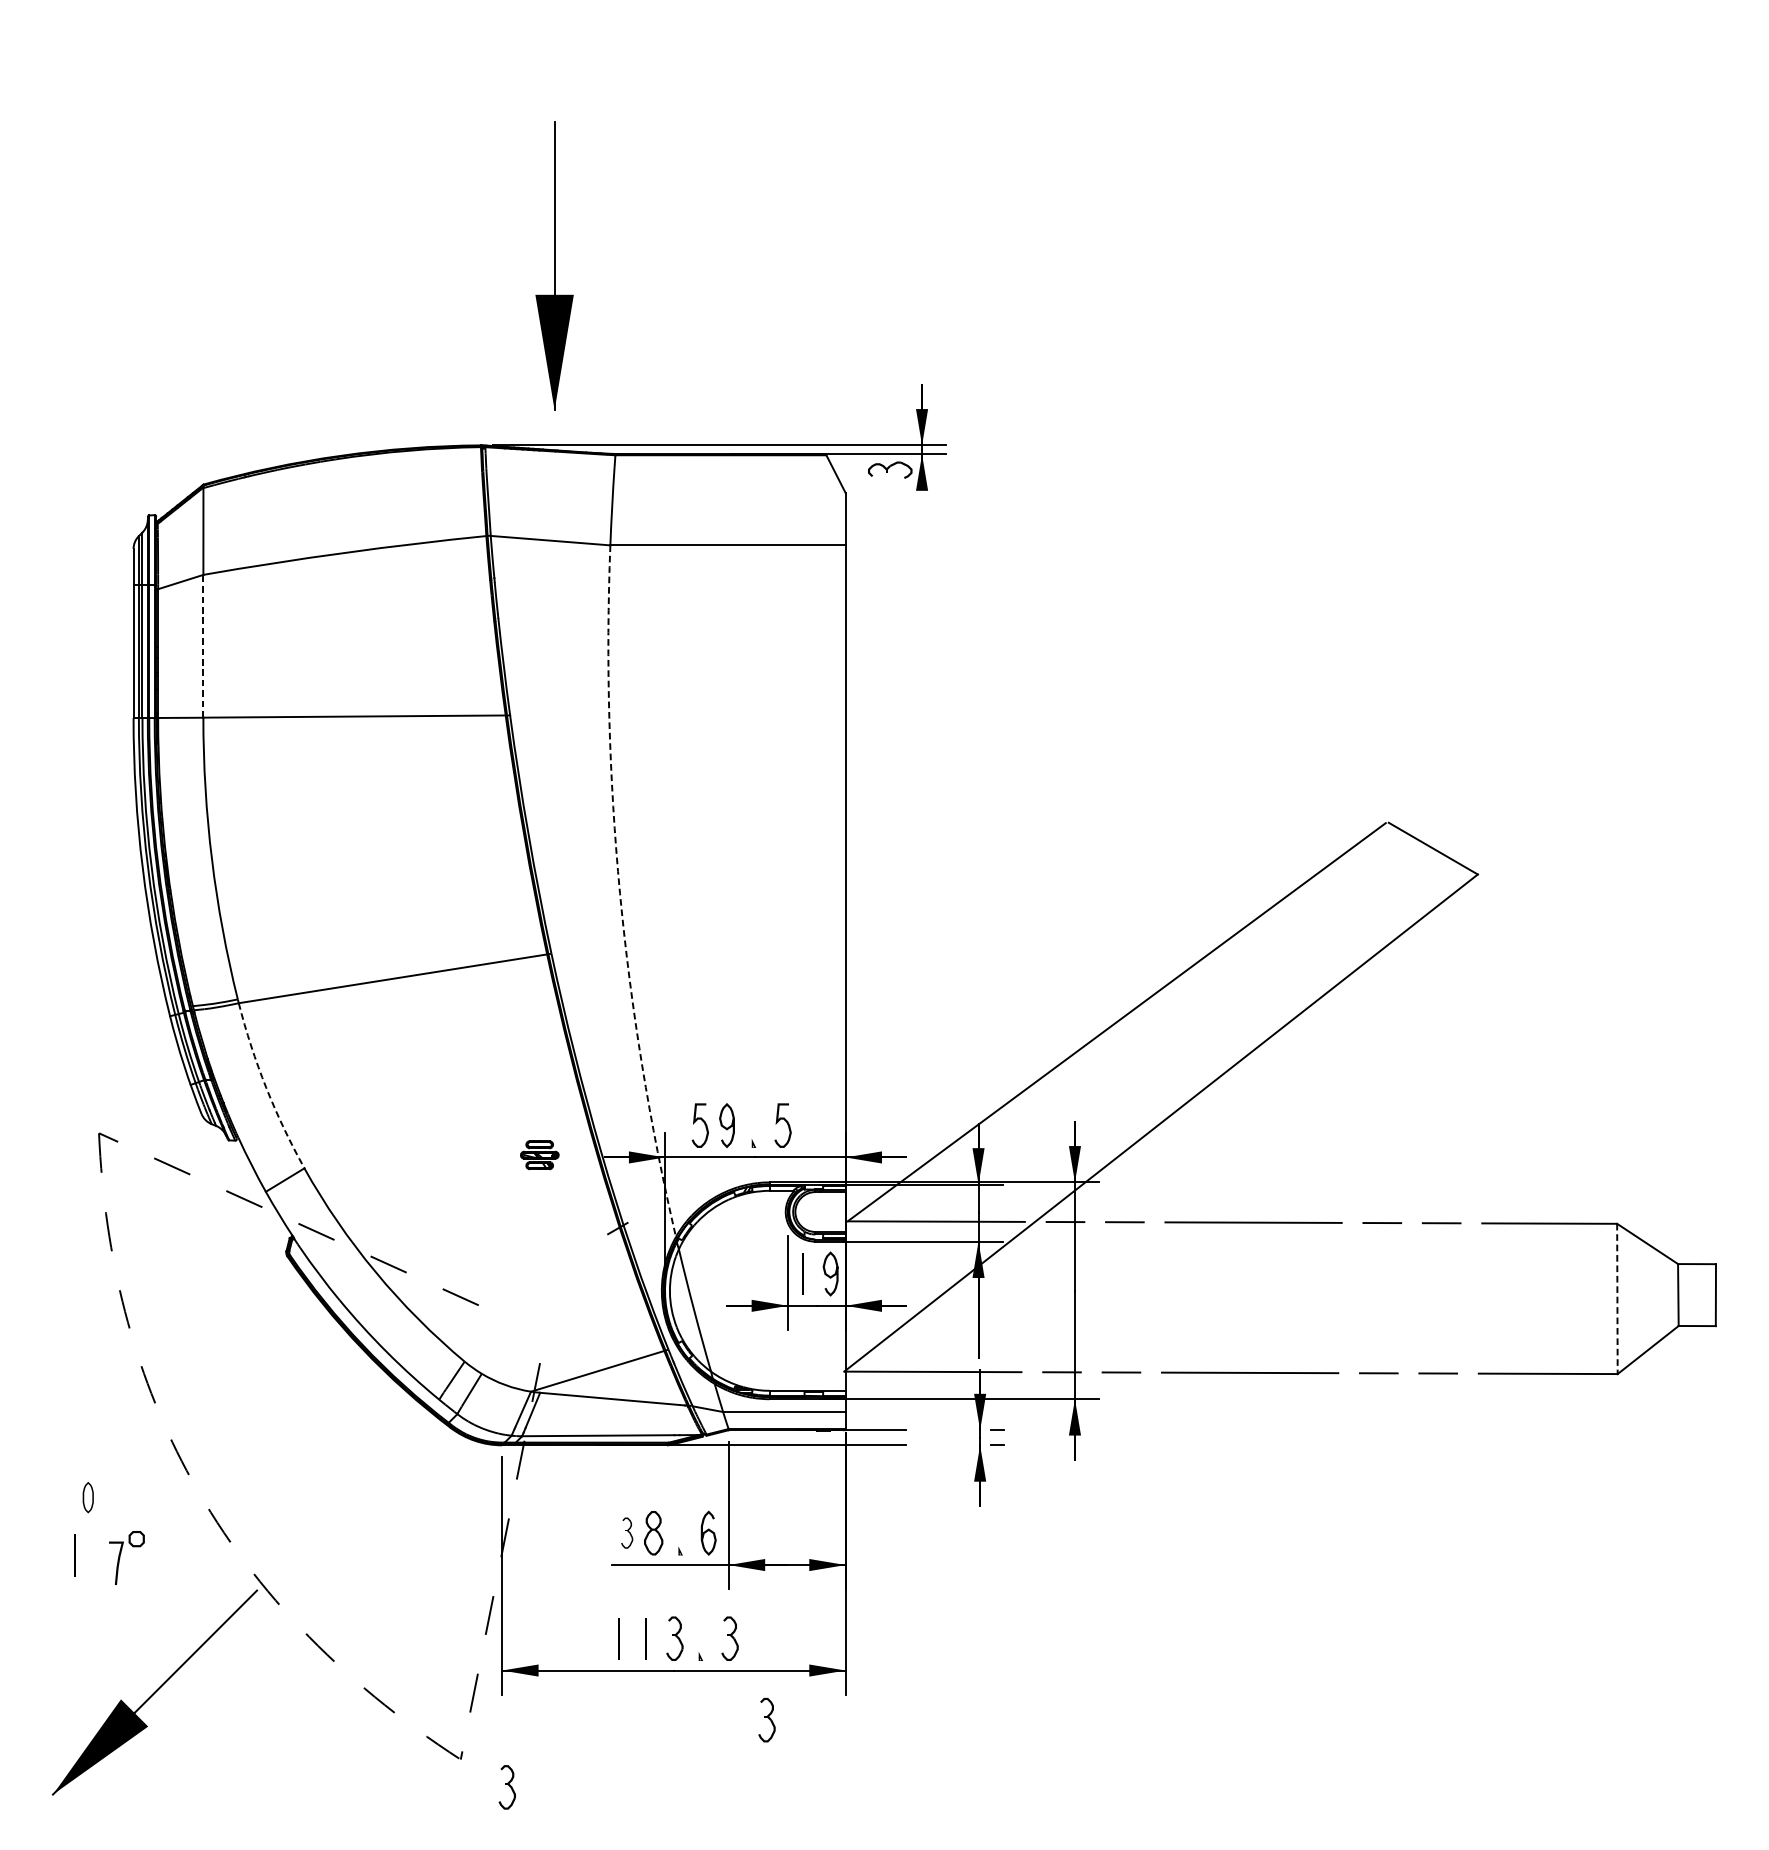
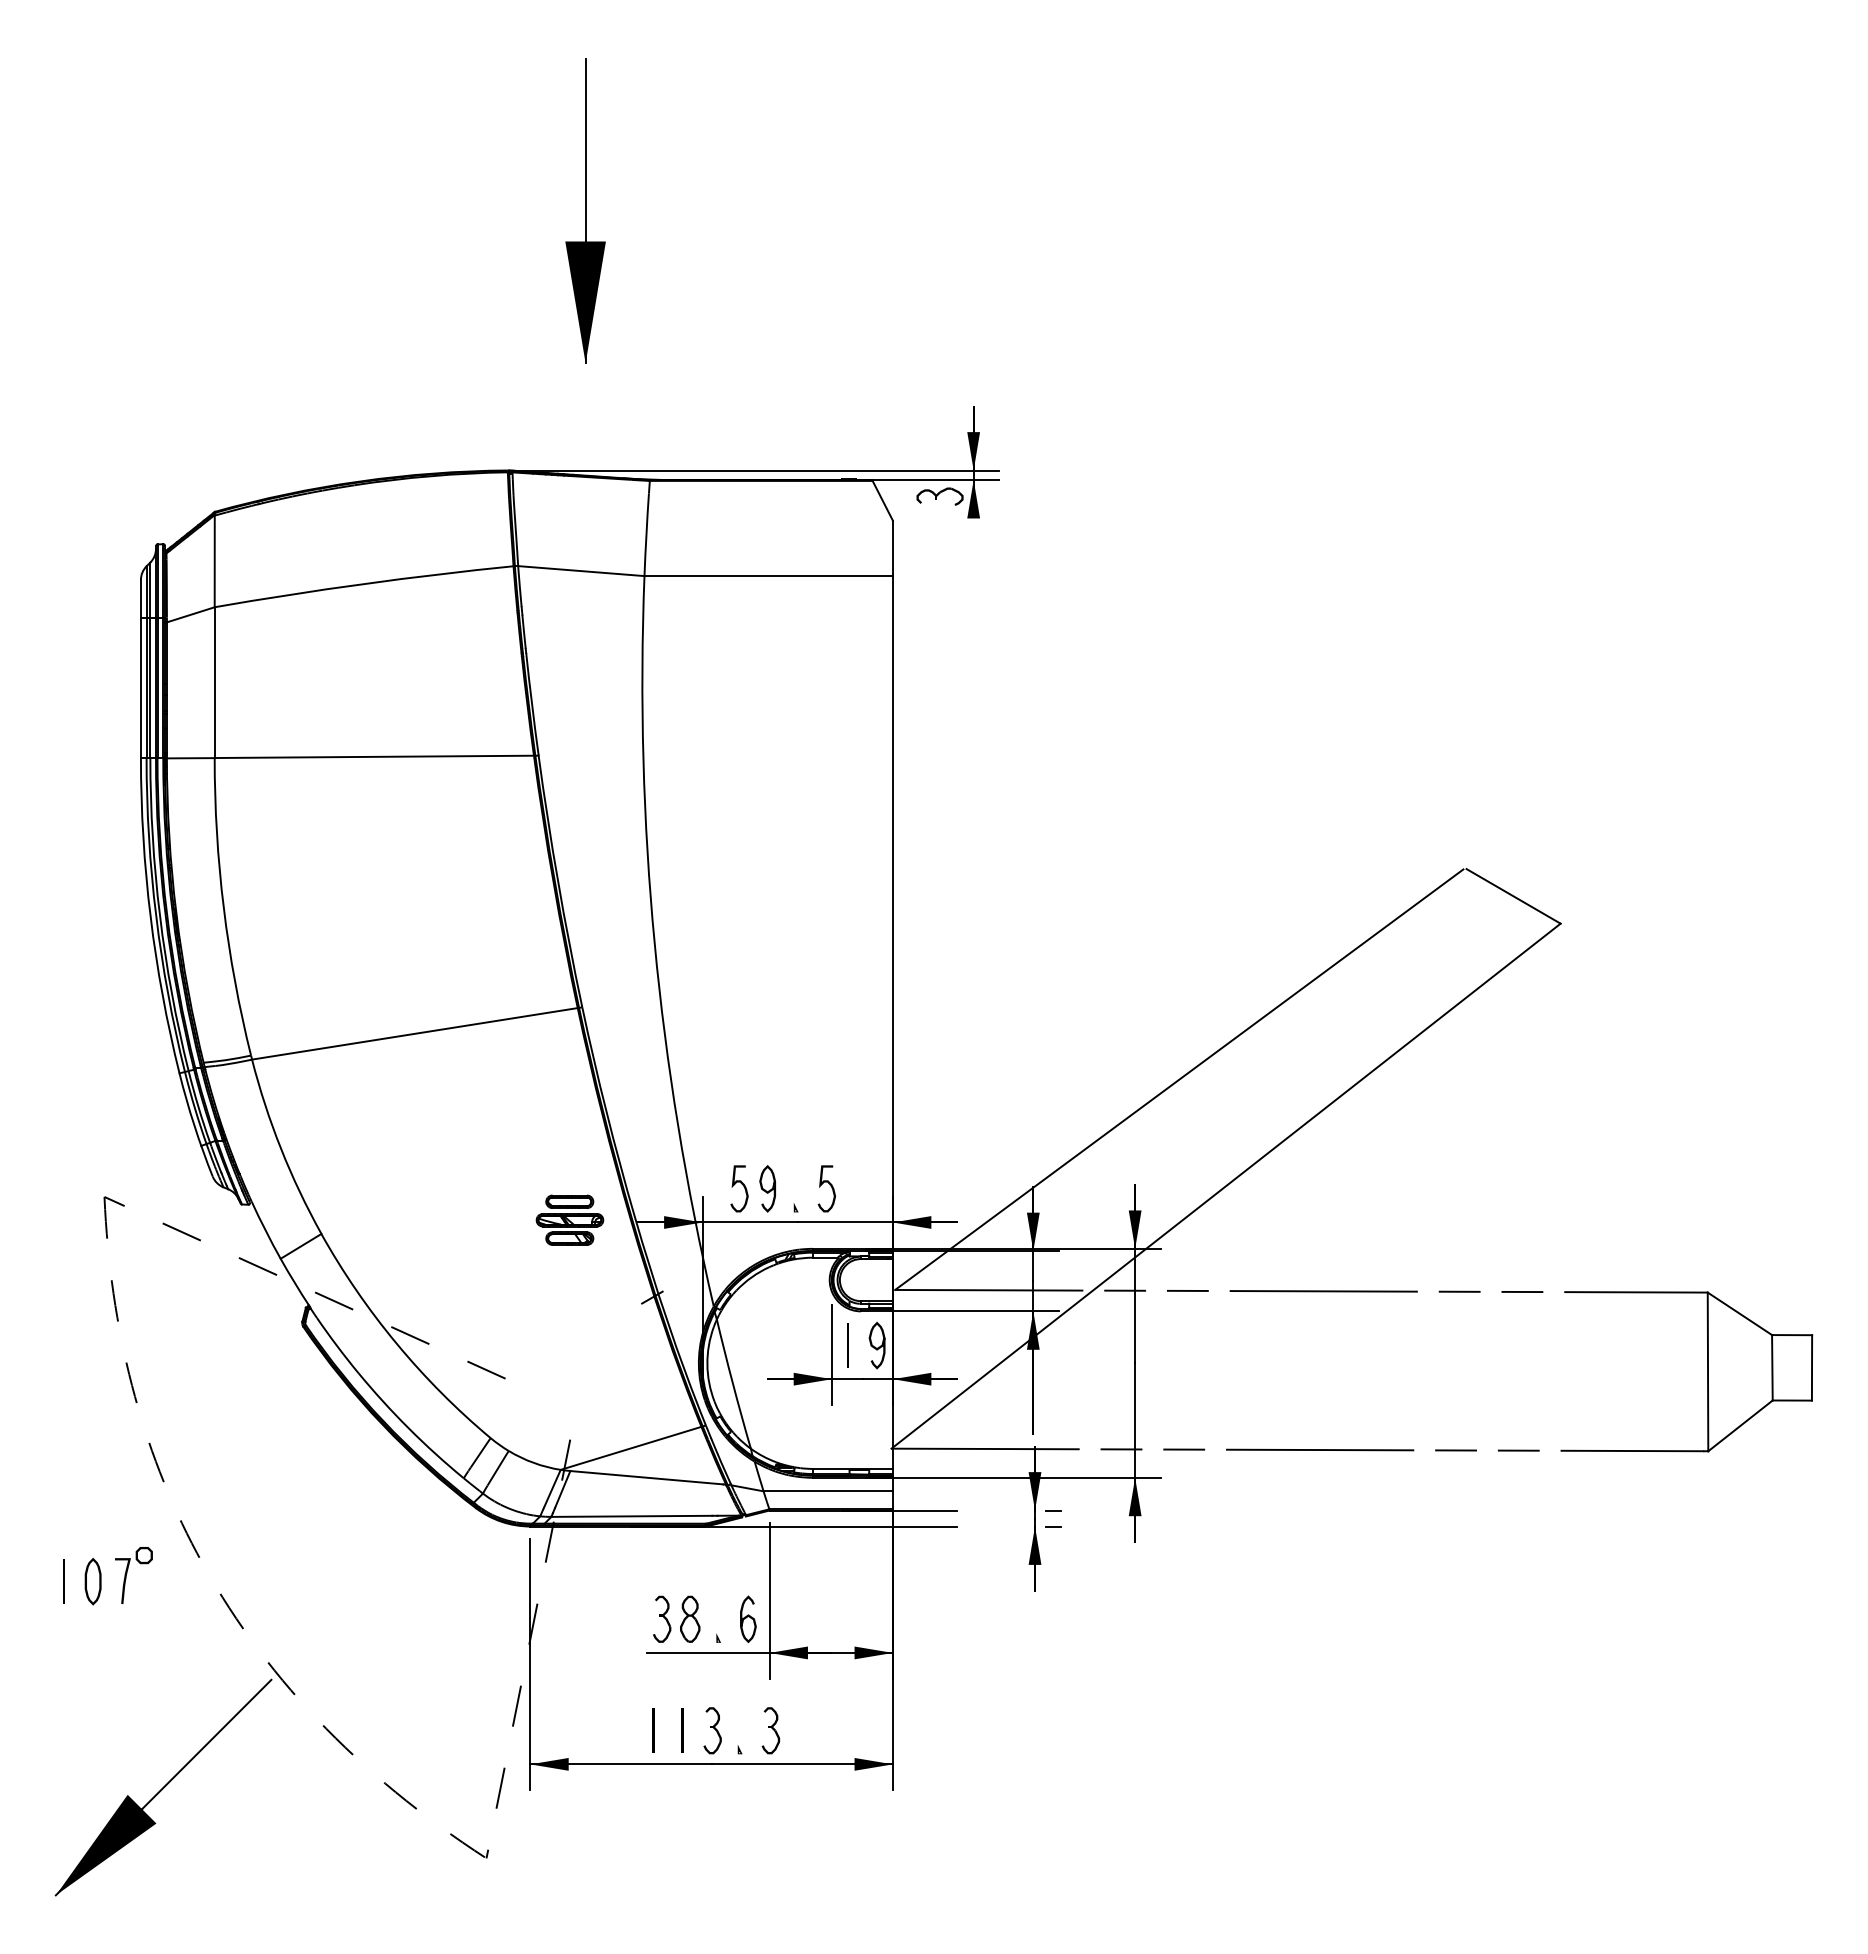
part: (554, 265) -> (585, 210), moved
line: (203, 646) -> (214, 682), dashed -> solid
arc: (619, 893) -> (654, 943), dashed -> solid
arc: (266, 1088) -> (281, 1149), dashed -> solid
part: (539, 1154) -> (569, 1219), size x1.67
line: (1617, 1299) -> (1708, 1372), dashed -> solid
part: (87, 1497) -> (92, 1581), size x1.43
part: (627, 1532) -> (662, 1618), size x1.43
line: (74, 1555) -> (63, 1581), moved
part: (120, 1556) -> (127, 1573), moved
part: (766, 1719) -> (809, 1816), removed
part: (507, 1787) -> (535, 1887), removed

